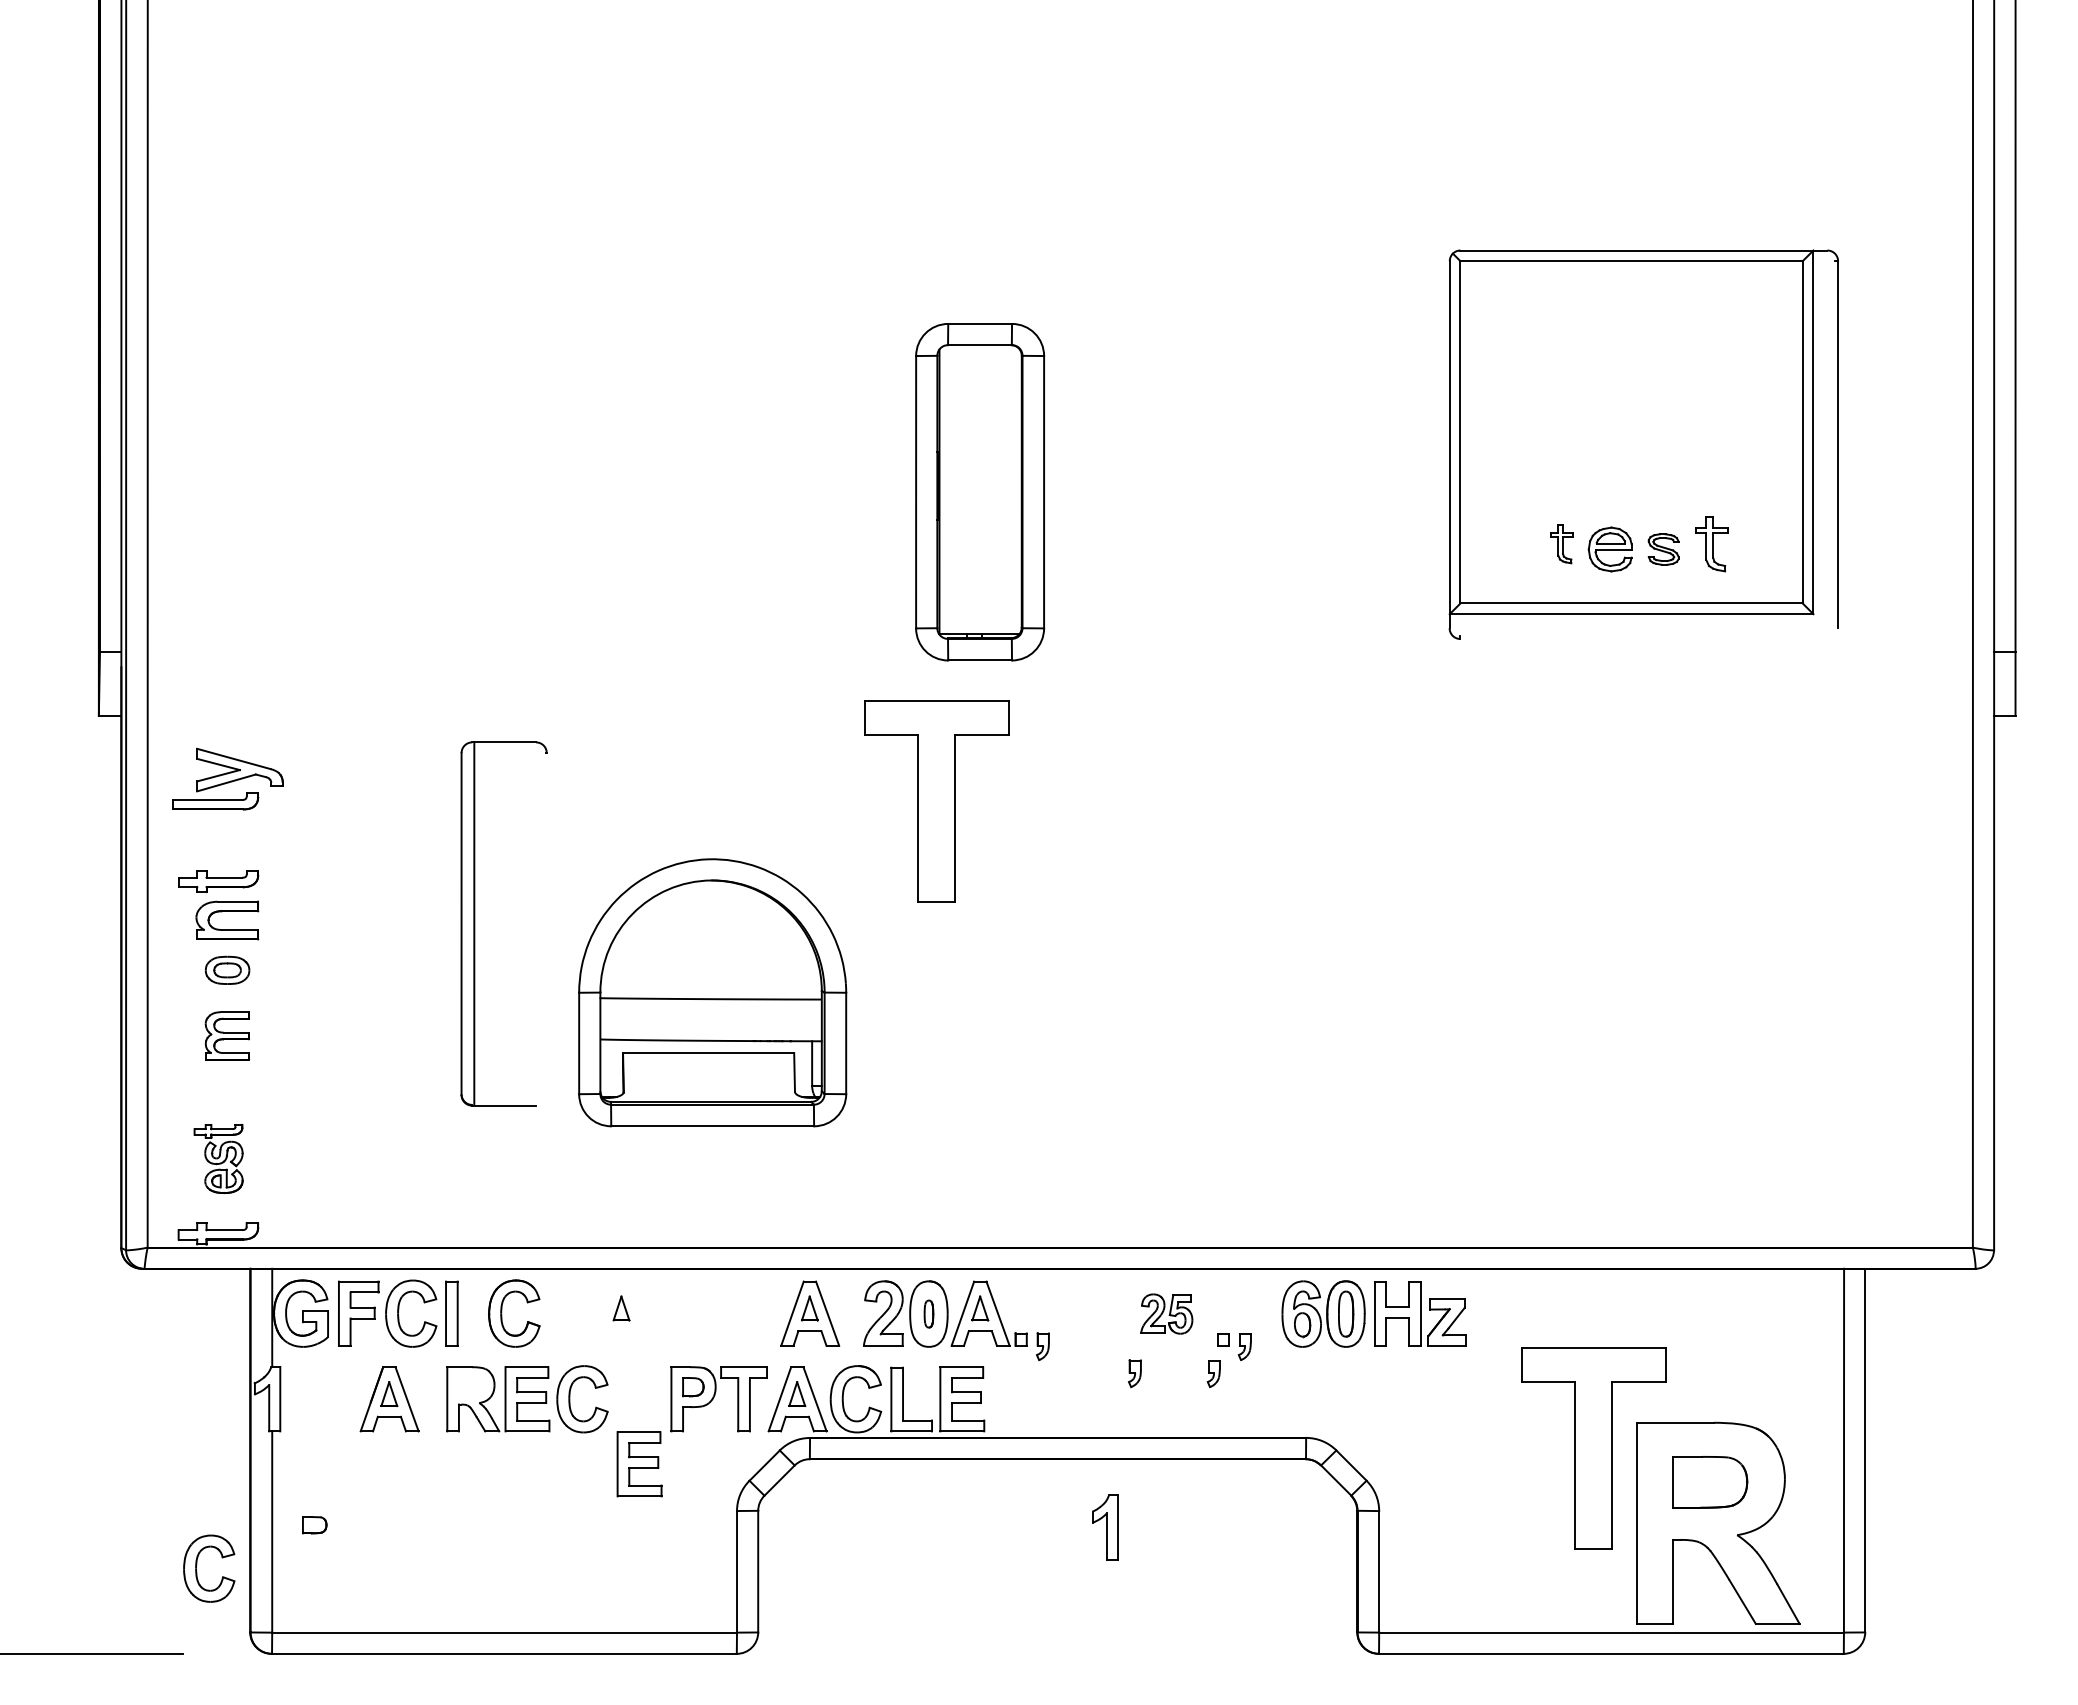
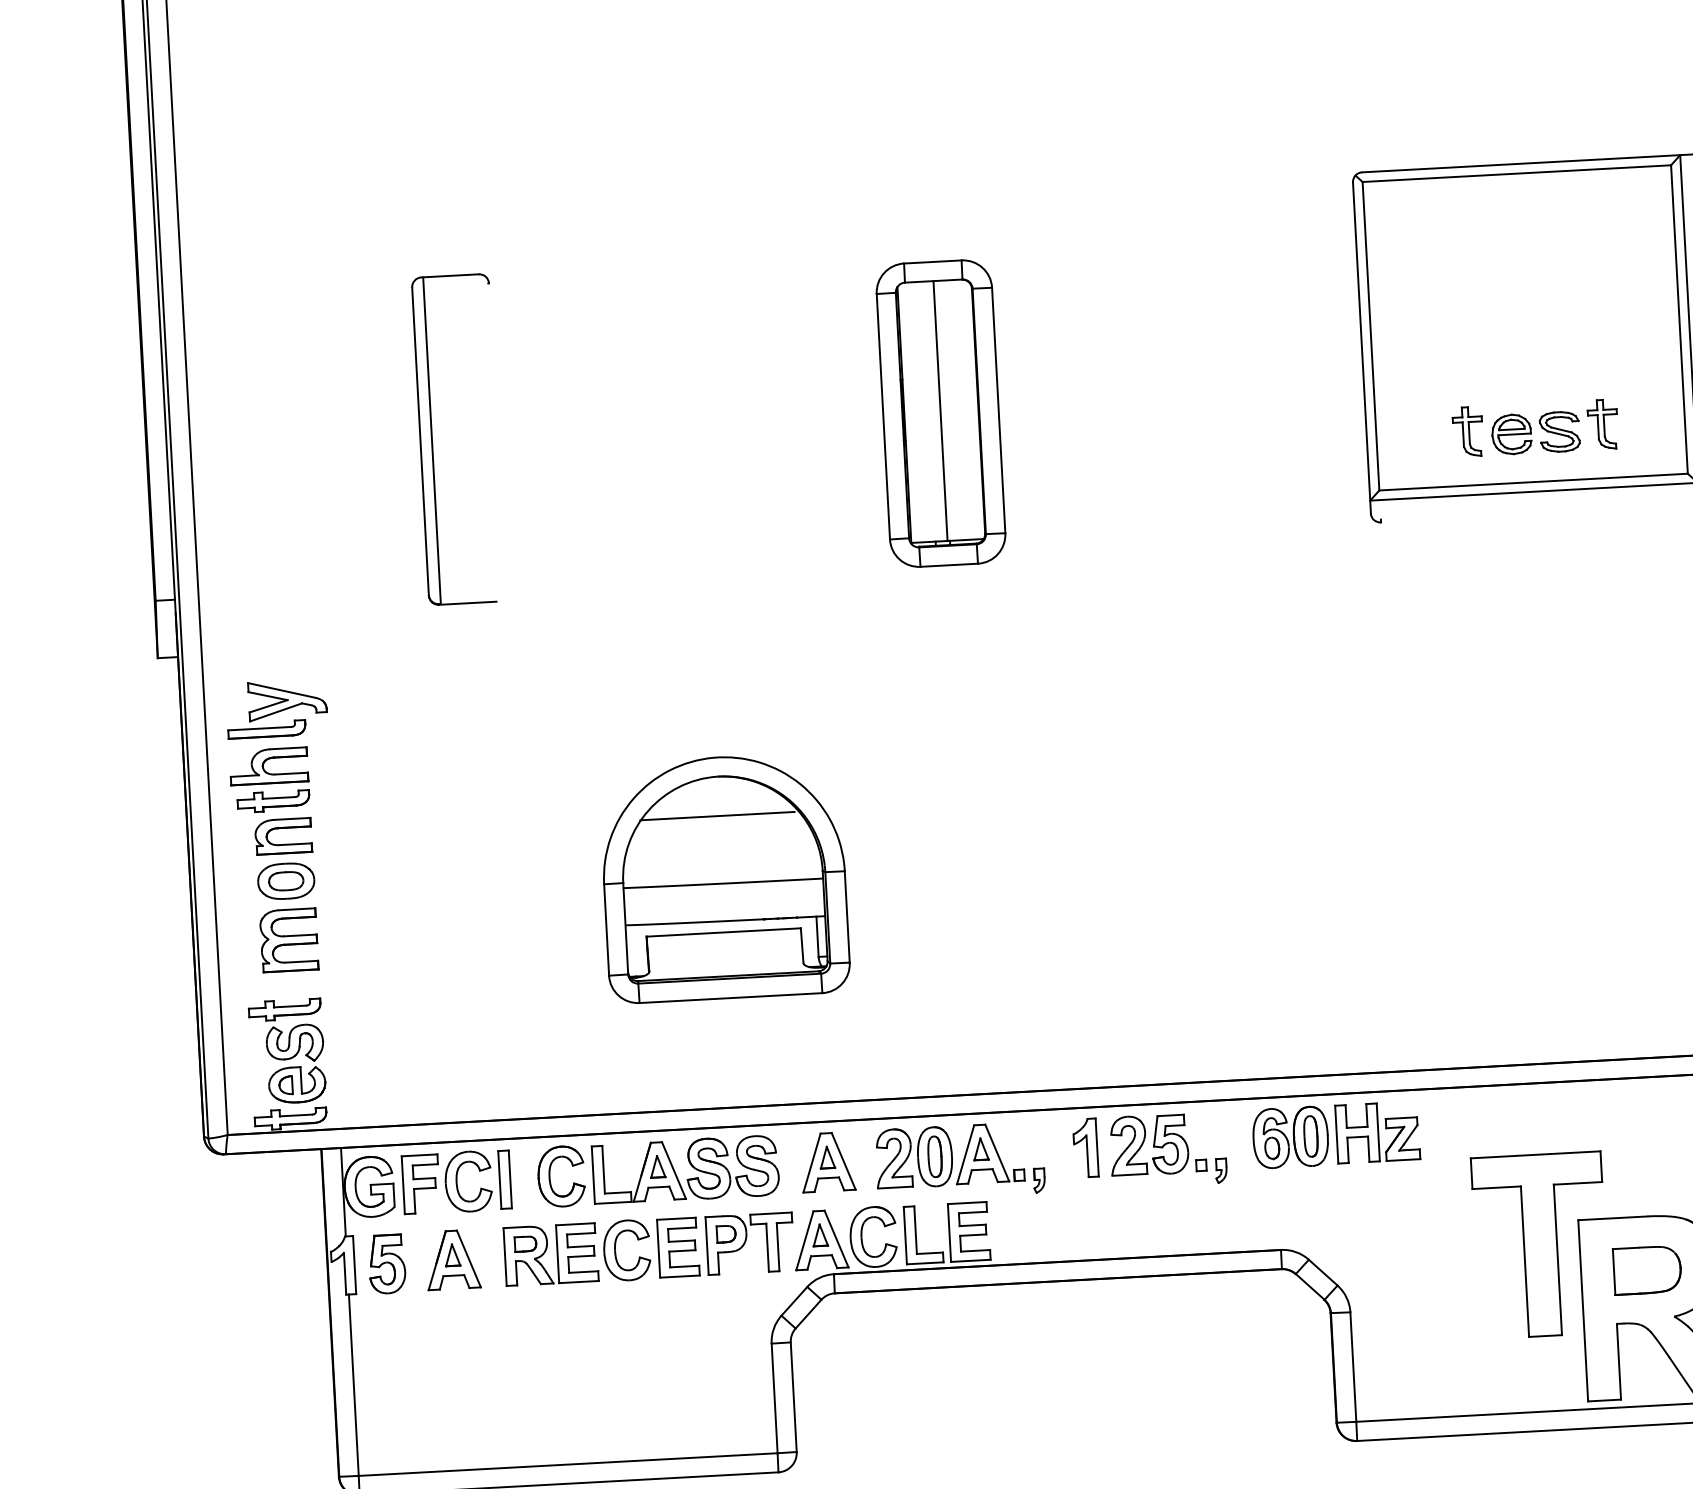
line: (979, 489) -> (940, 411), added
part: (1561, 544) -> (1467, 432), size x1.43
part: (1663, 549) -> (1559, 431), size x1.43
part: (936, 801) -> (916, 694), removed
part: (215, 842) -> (269, 766), added
part: (475, 923) -> (433, 440), moved
line: (708, 924) -> (717, 816), added
part: (227, 970) -> (286, 881), size x1.43
part: (227, 1035) -> (289, 939), size x1.43
part: (218, 1158) -> (287, 1051), size x1.67
part: (657, 1308) -> (690, 1164), added
part: (928, 1313) -> (934, 1156), size x1.67
part: (1166, 1313) -> (1149, 1144), size x1.67
part: (1134, 1373) -> (1123, 1200), removed
part: (1213, 1374) -> (1194, 1197), removed
part: (316, 1399) -> (387, 1263), added
part: (639, 1464) -> (678, 1247), moved
part: (314, 1525) -> (525, 1244), moved
part: (1105, 1527) -> (1086, 1148), moved
part: (197, 1571) -> (288, 1424), removed

